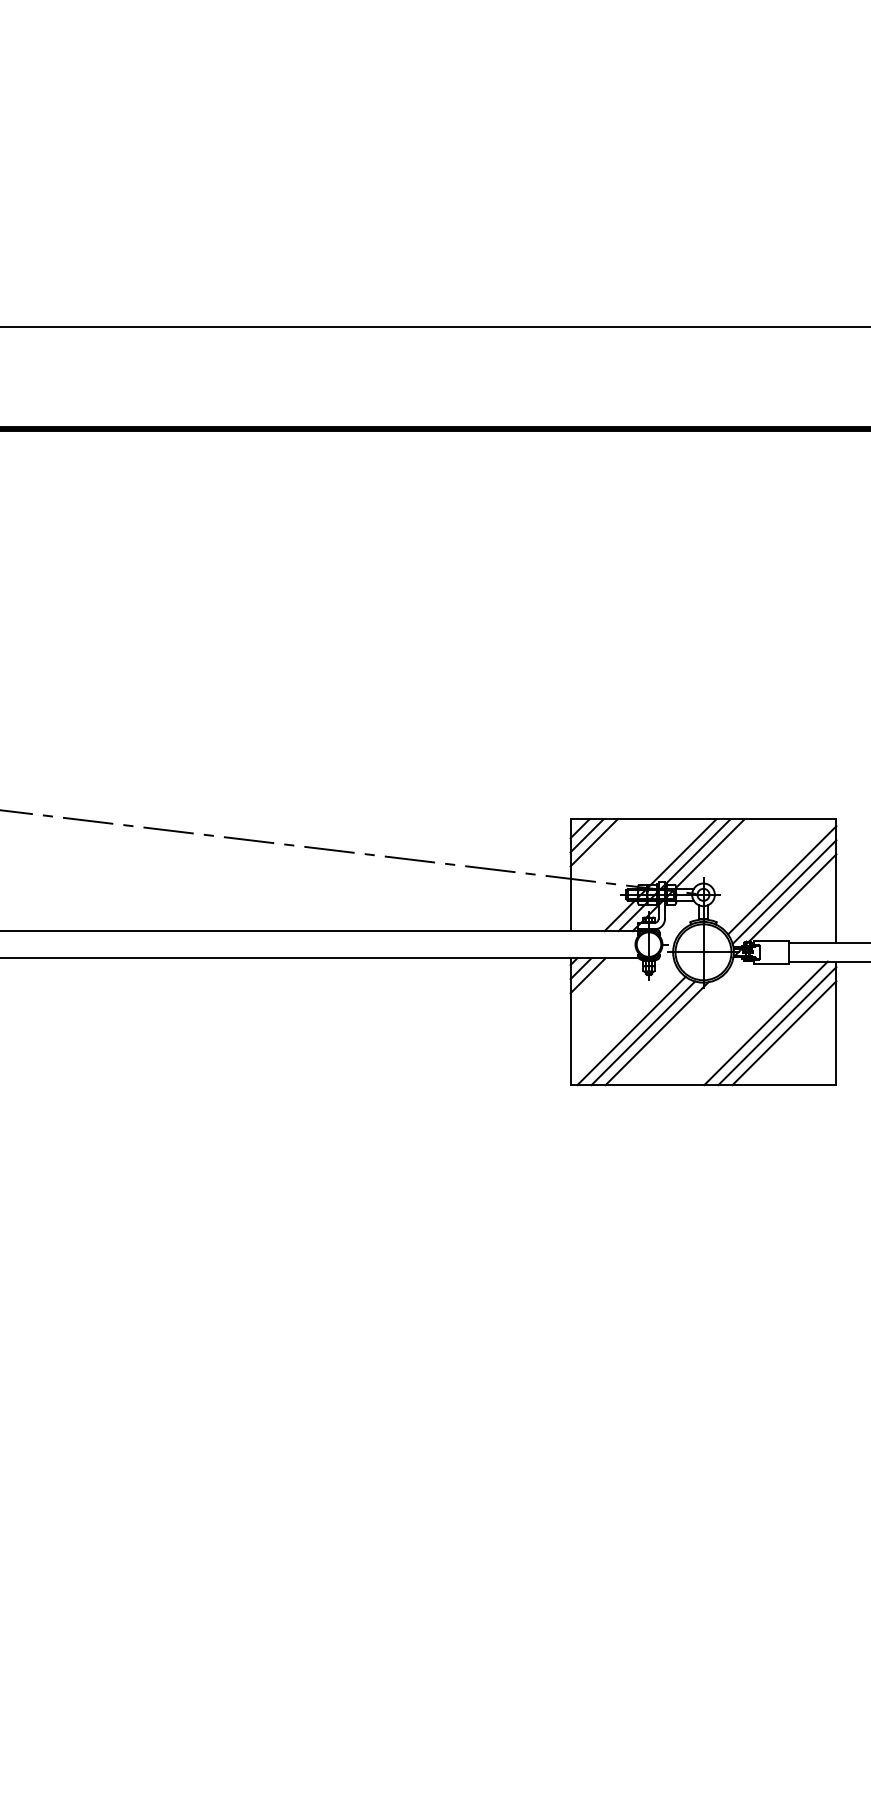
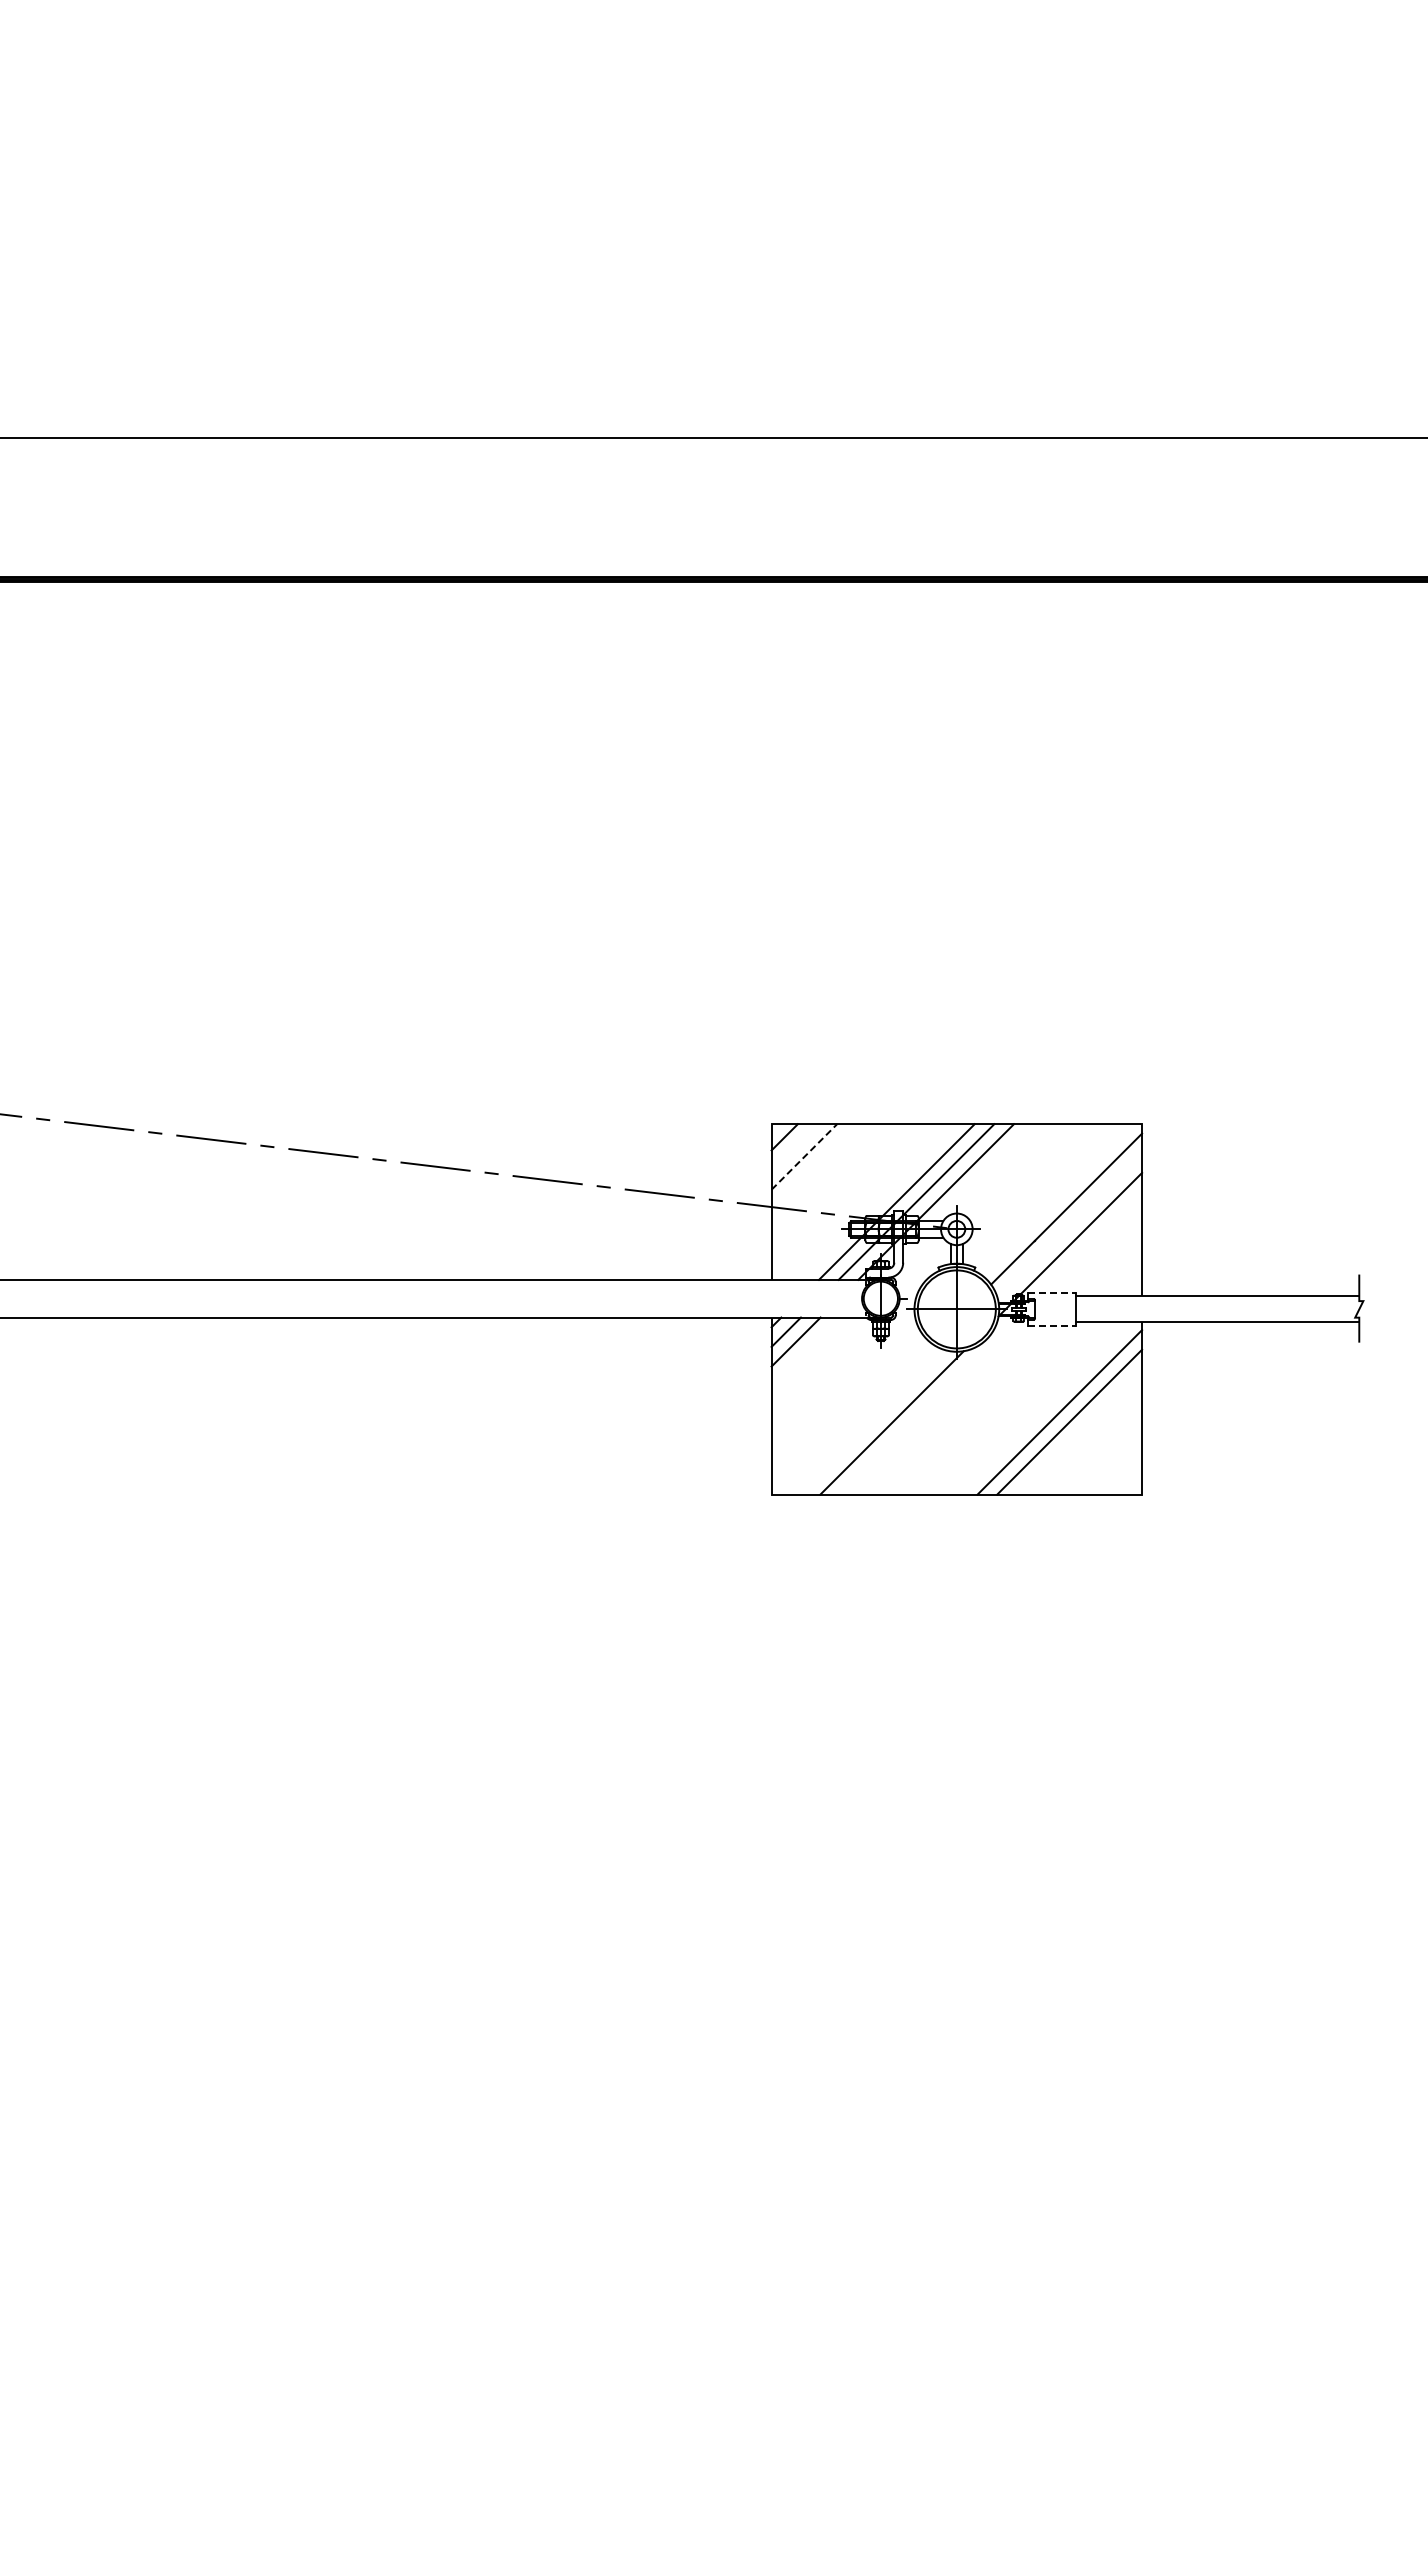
line: (587, 836) -> (794, 1147), removed
line: (594, 842) -> (804, 1156), solid -> dashed
line: (784, 892) -> (1069, 1225), removed
line: (772, 940) -> (1052, 1293), solid -> dashed
line: (772, 963) -> (1052, 1325), solid -> dashed
line: (765, 1023) -> (1043, 1408), removed
line: (631, 1030) -> (856, 1418), removed
line: (643, 1033) -> (872, 1422), removed

